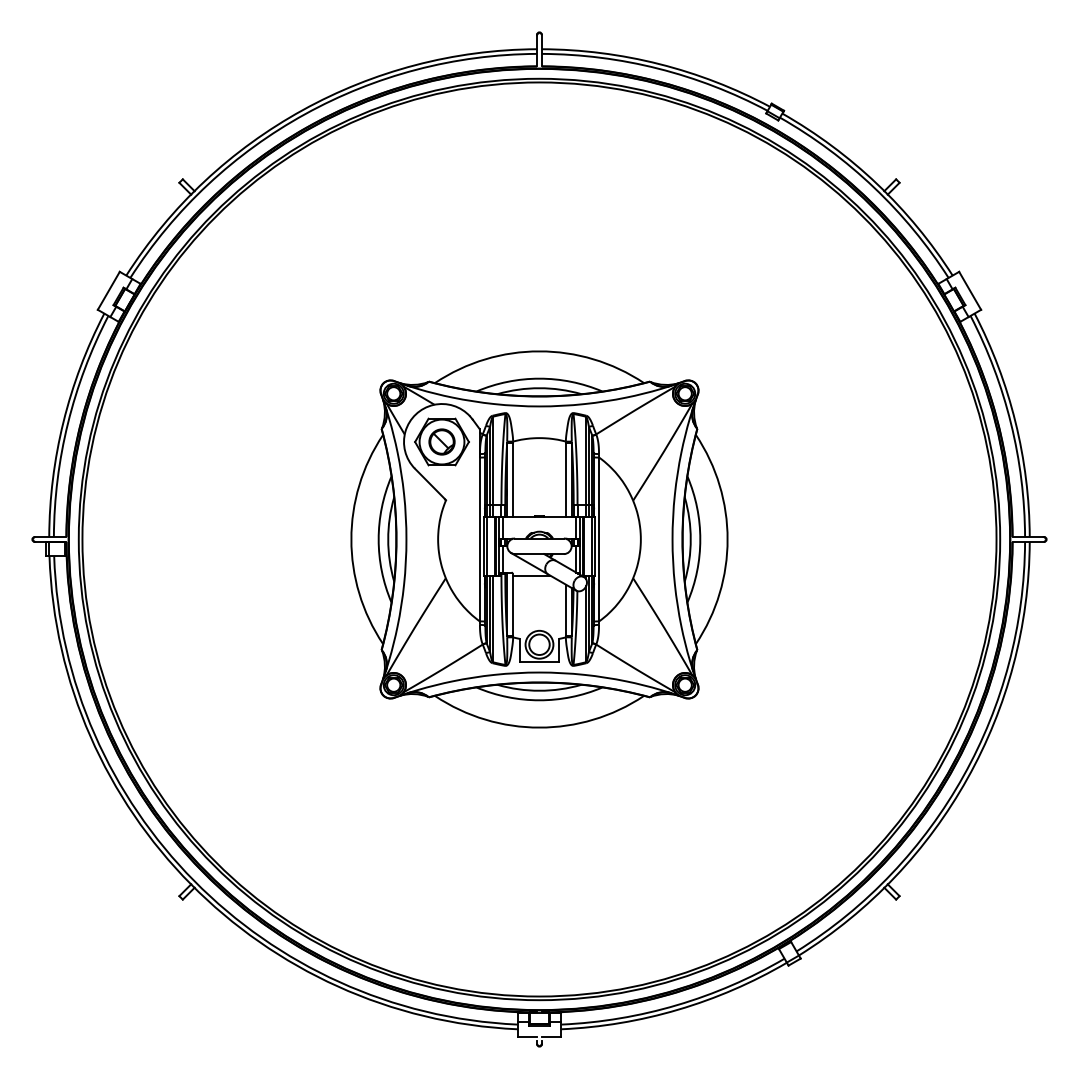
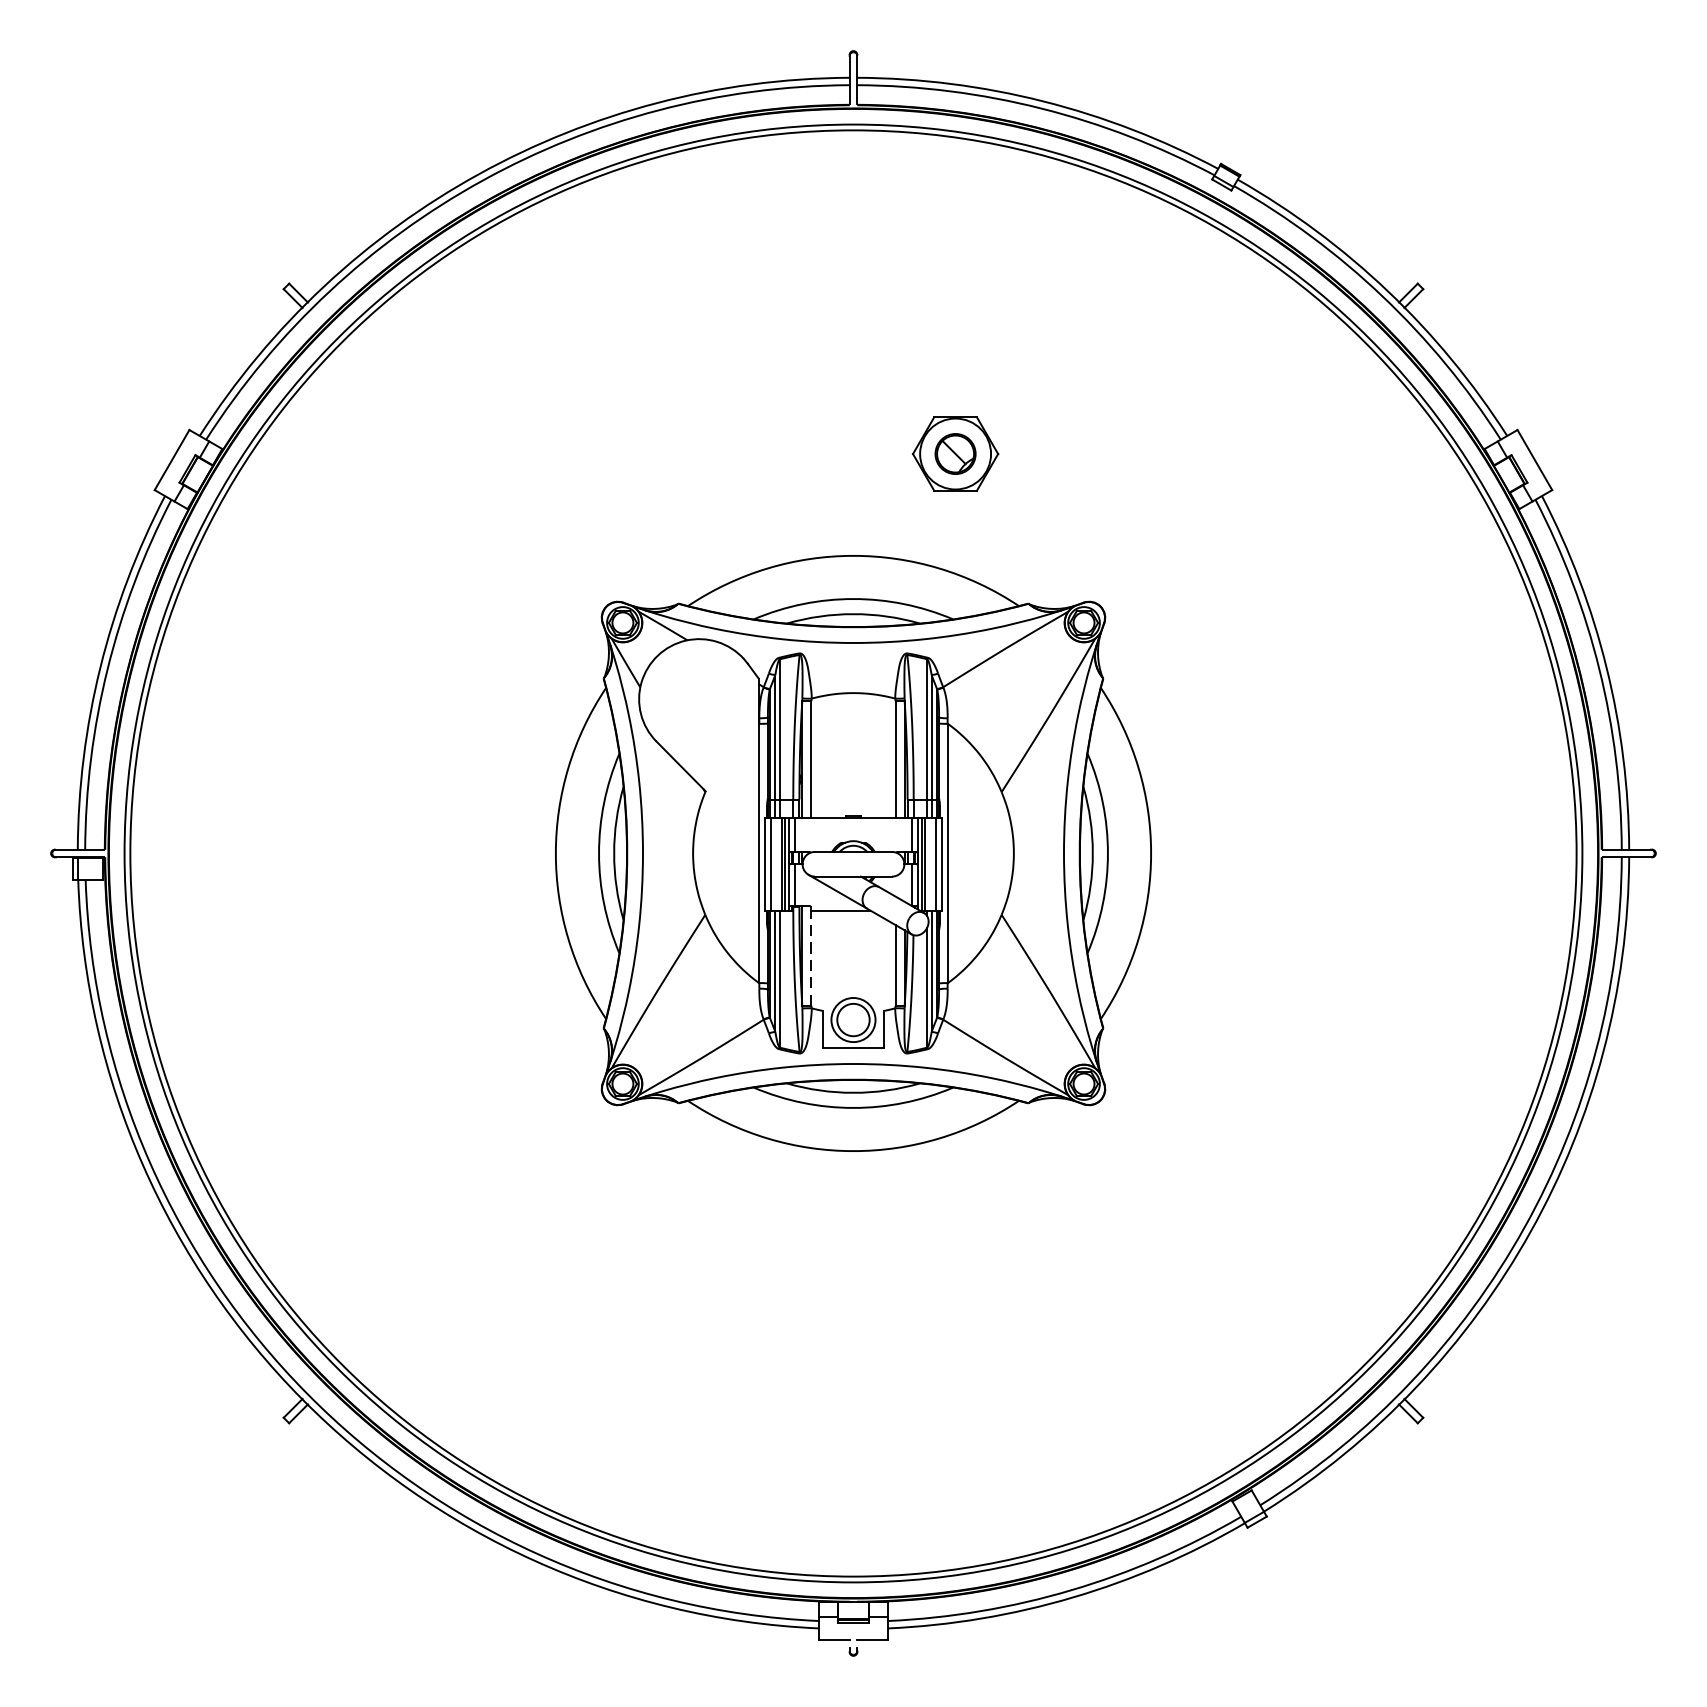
part: (441, 441) -> (954, 453), moved
line: (512, 605) -> (810, 957), solid -> dashed

